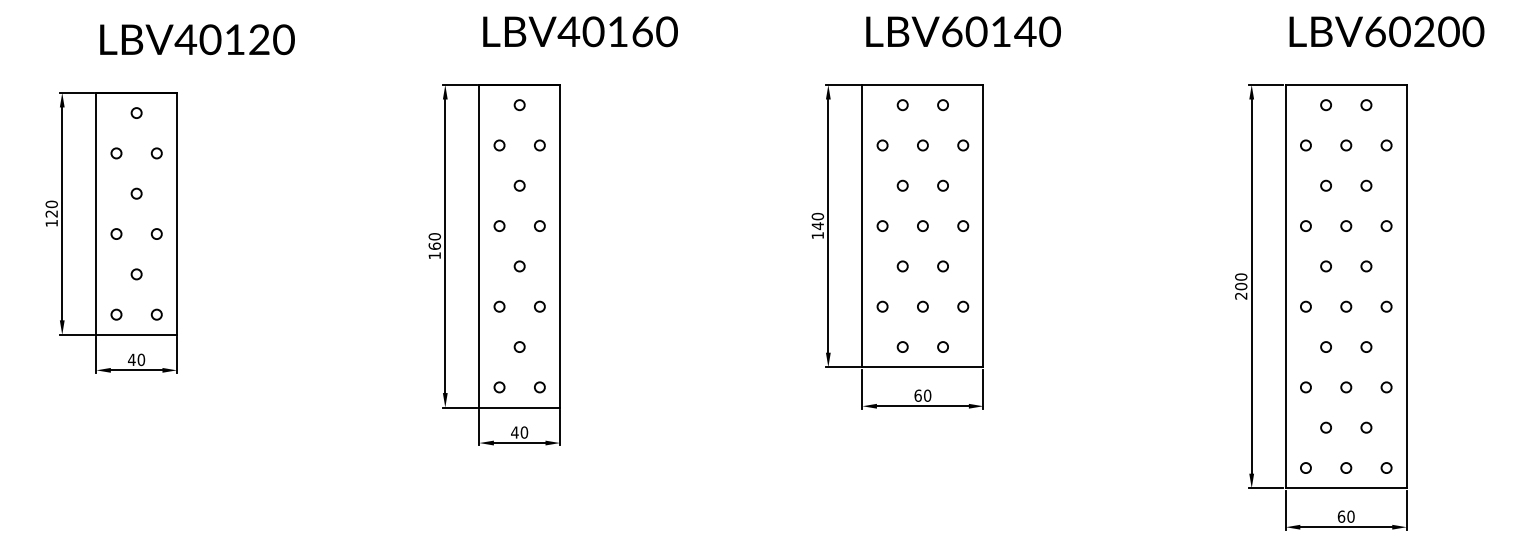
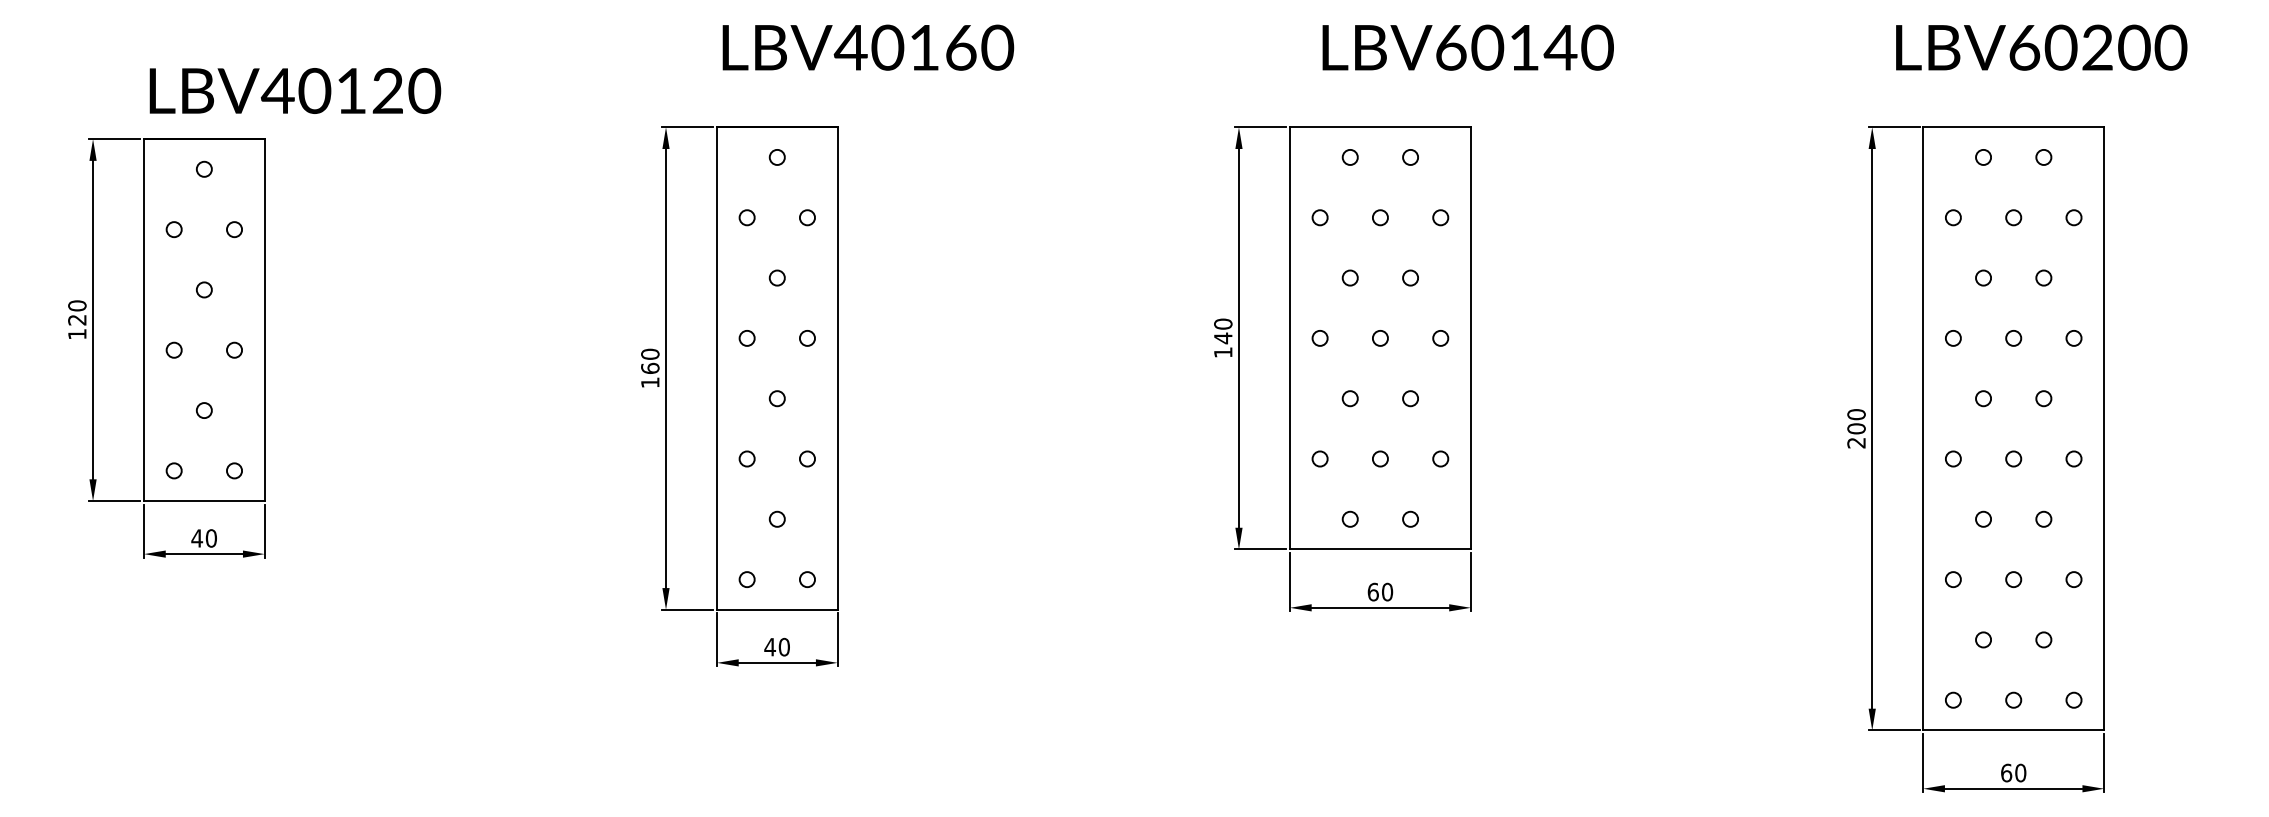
text: (963, 31) -> (1468, 47), moved
text: (1386, 31) -> (2040, 47), moved
text: (197, 39) -> (295, 90), moved

